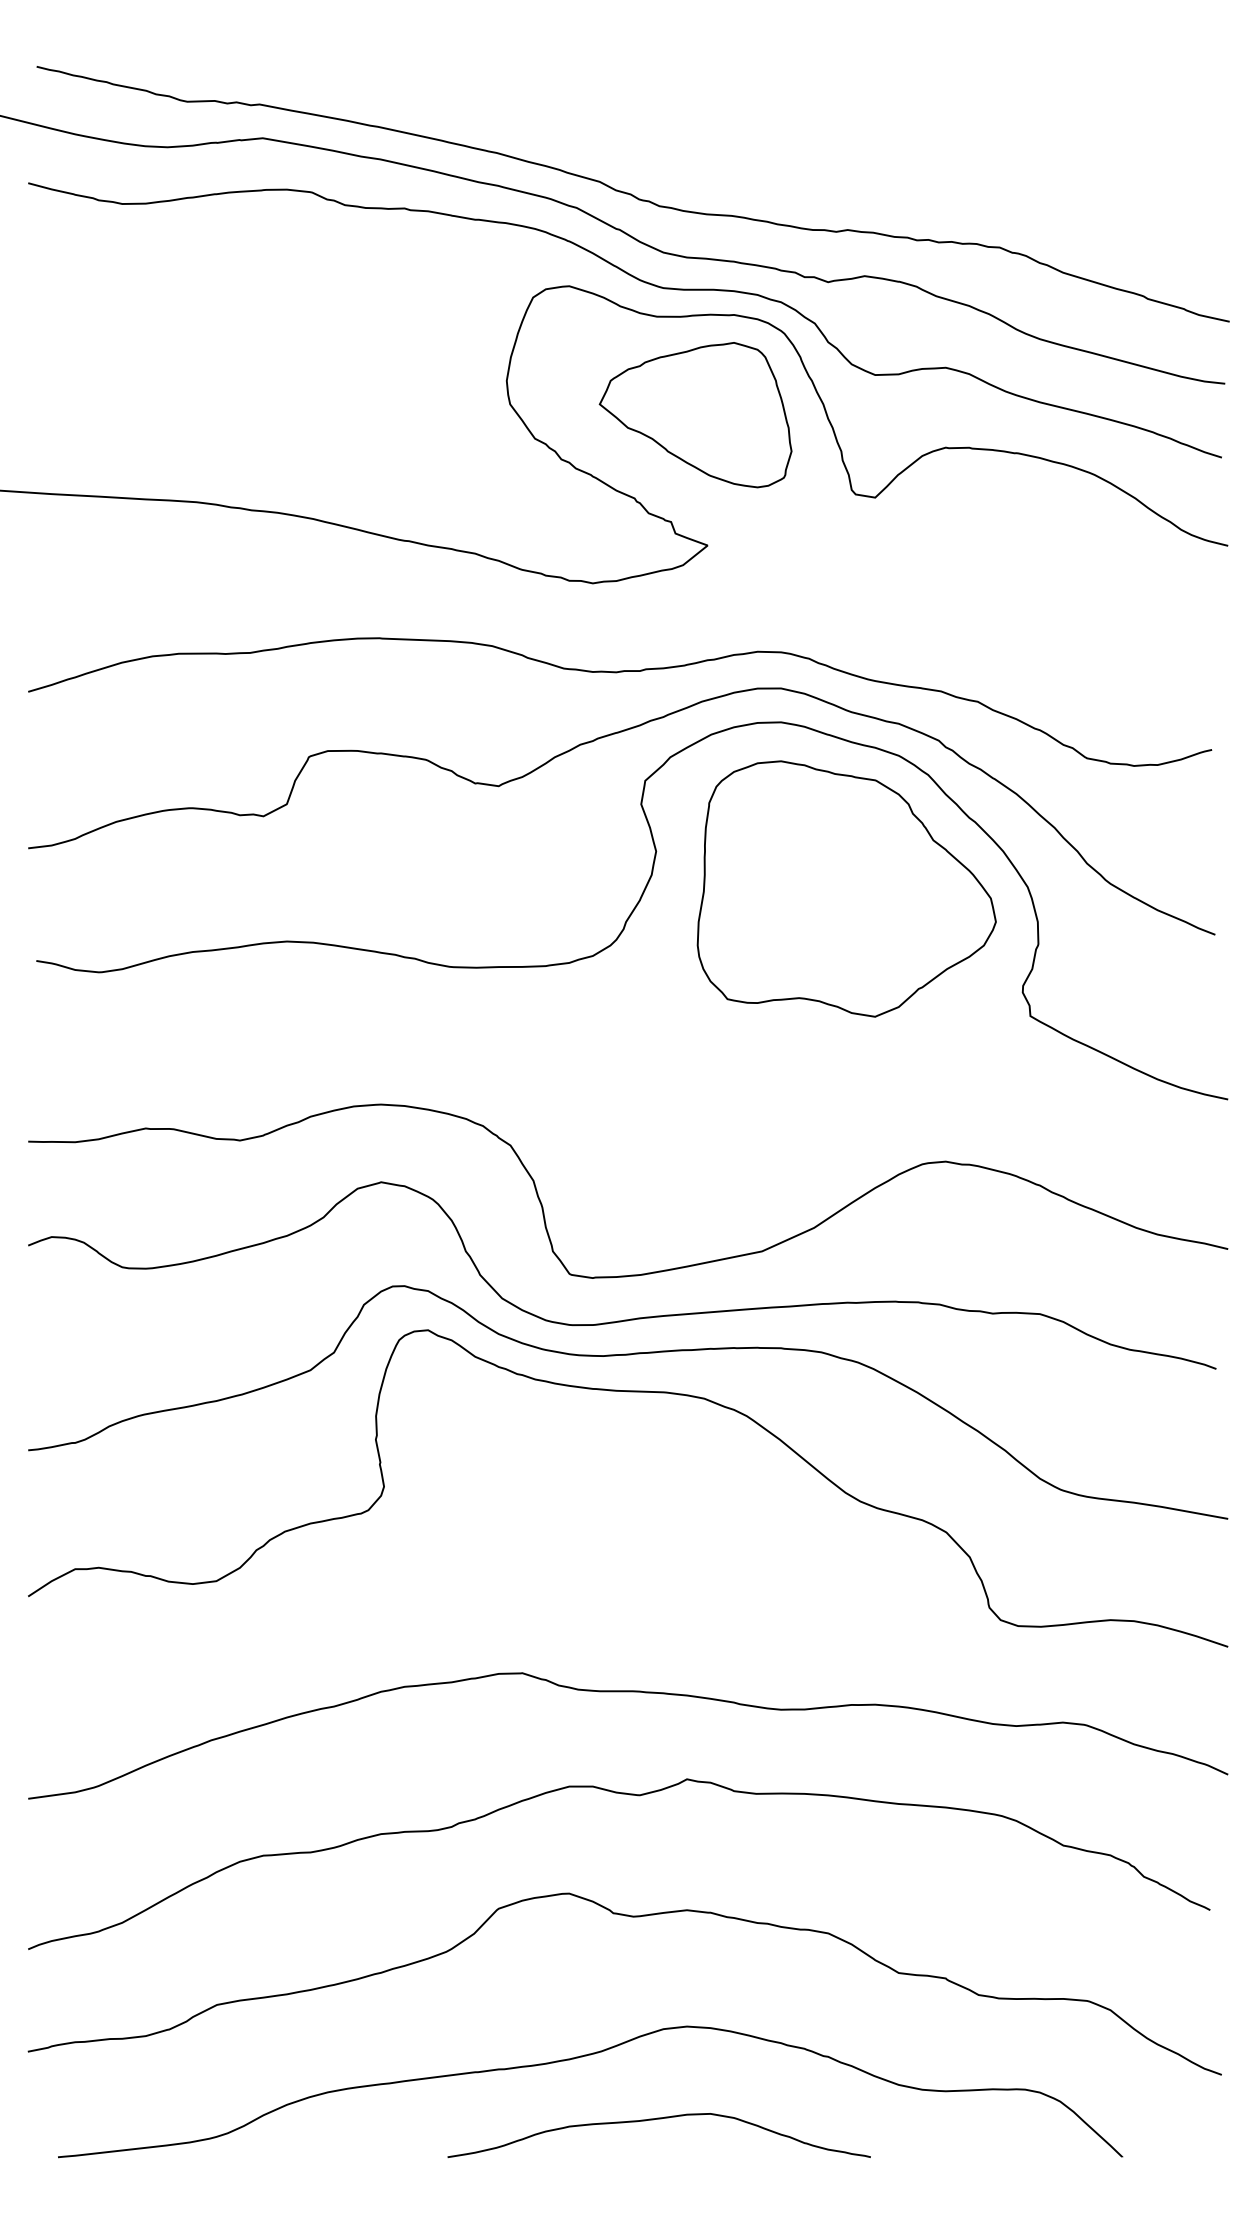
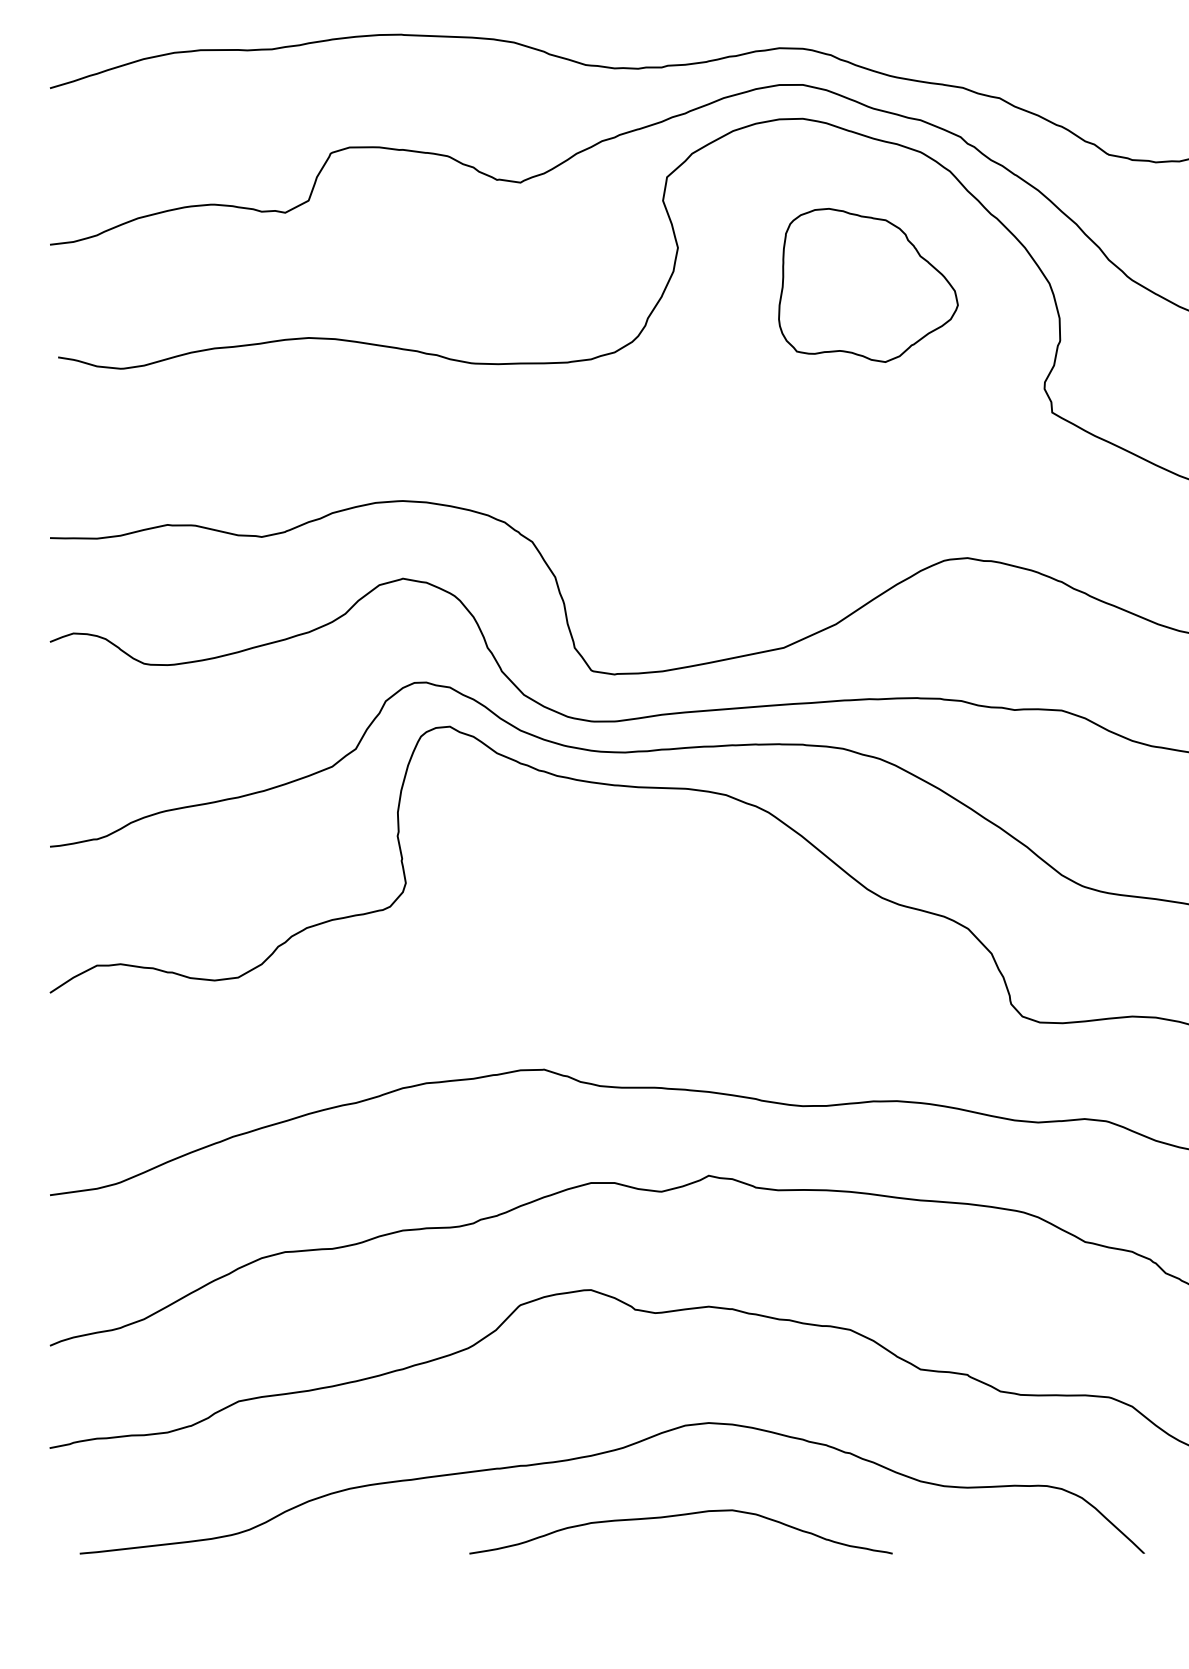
part: (846, 888) -> (868, 284), size x0.6

